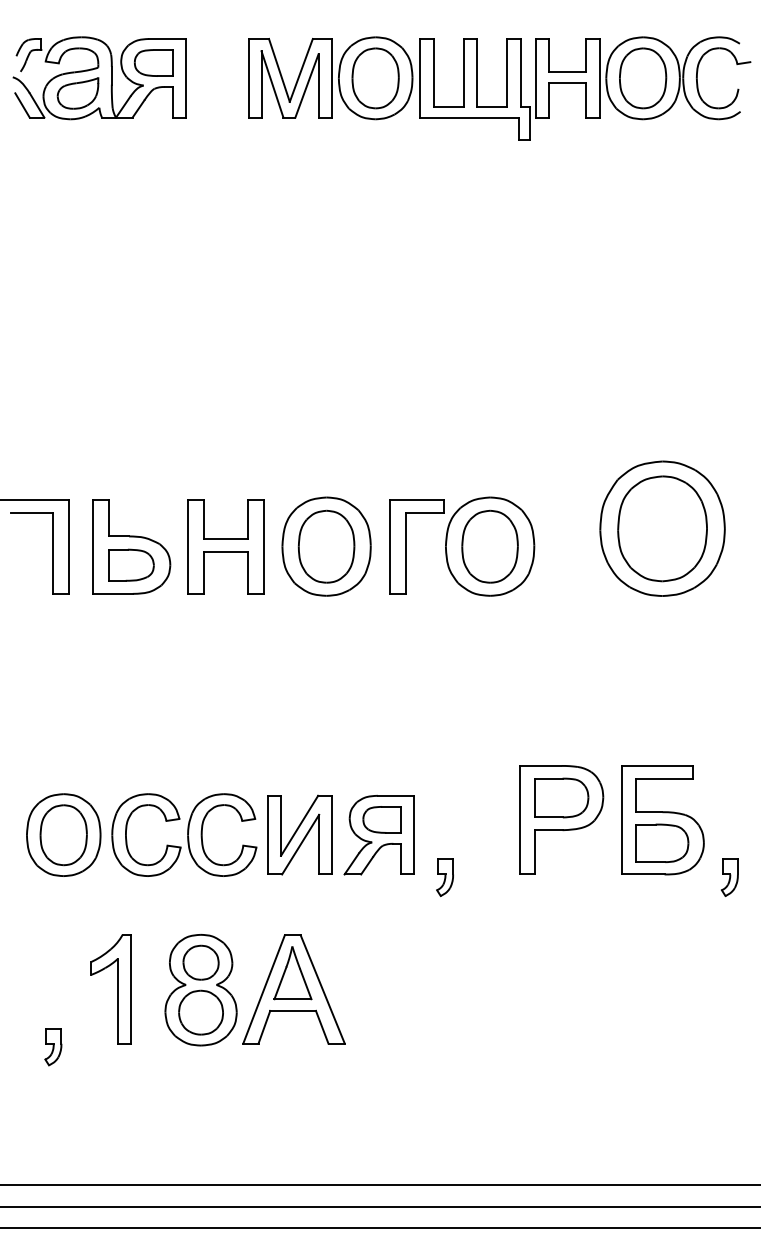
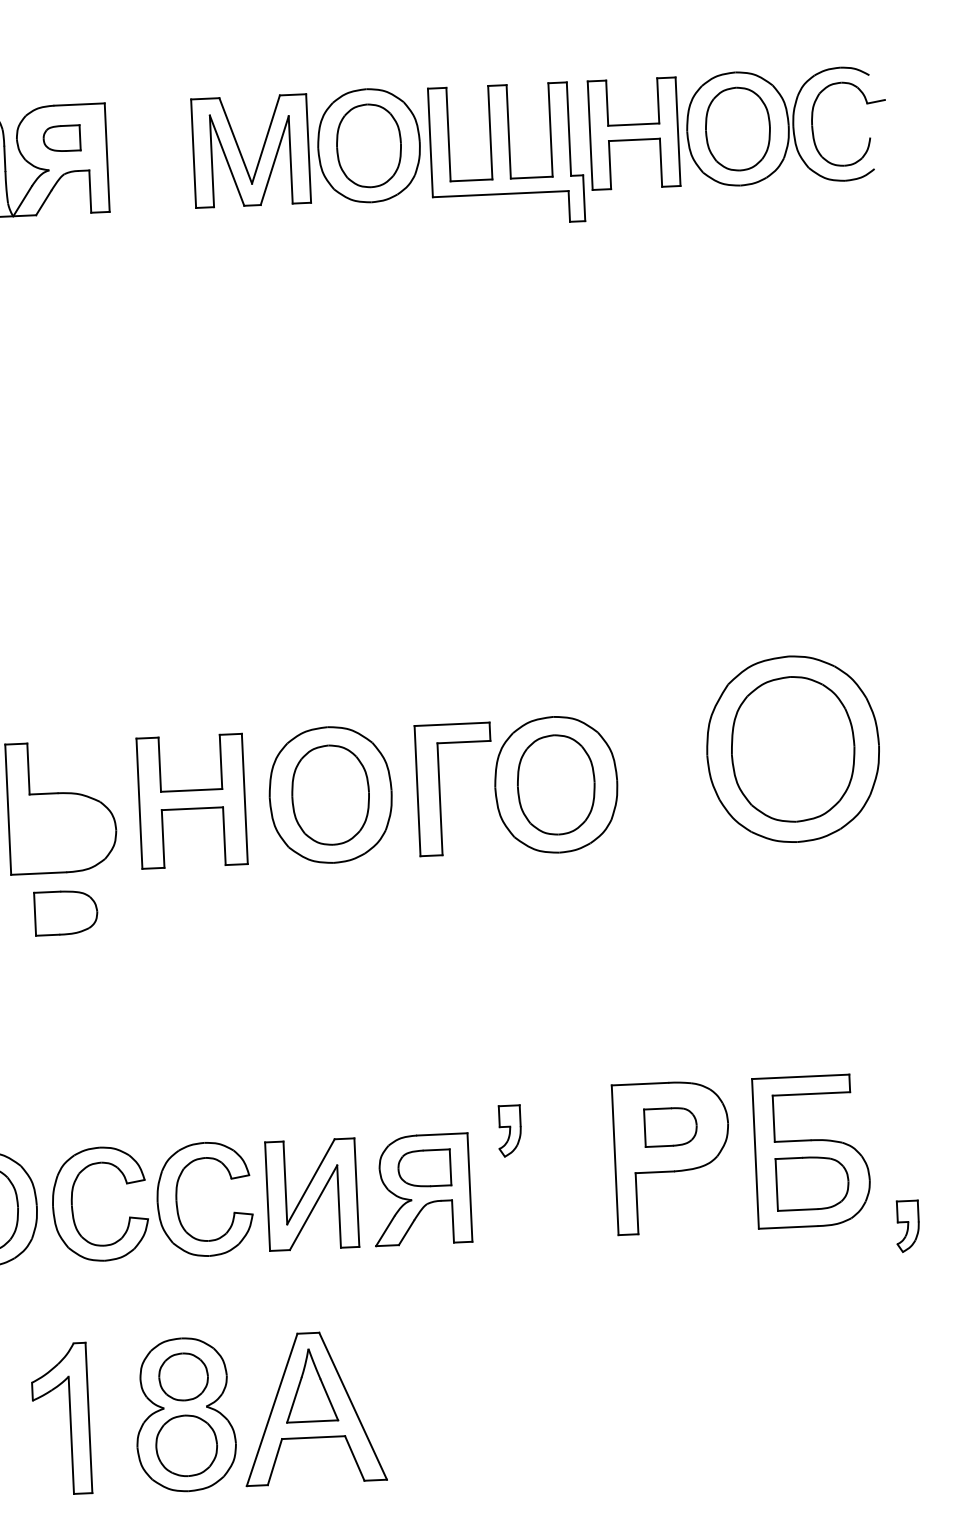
part: (153, 62) -> (61, 137), size x0.7
part: (131, 564) -> (66, 911), moved
part: (561, 797) -> (670, 1126), size x0.7
part: (444, 877) -> (508, 1130), moved

